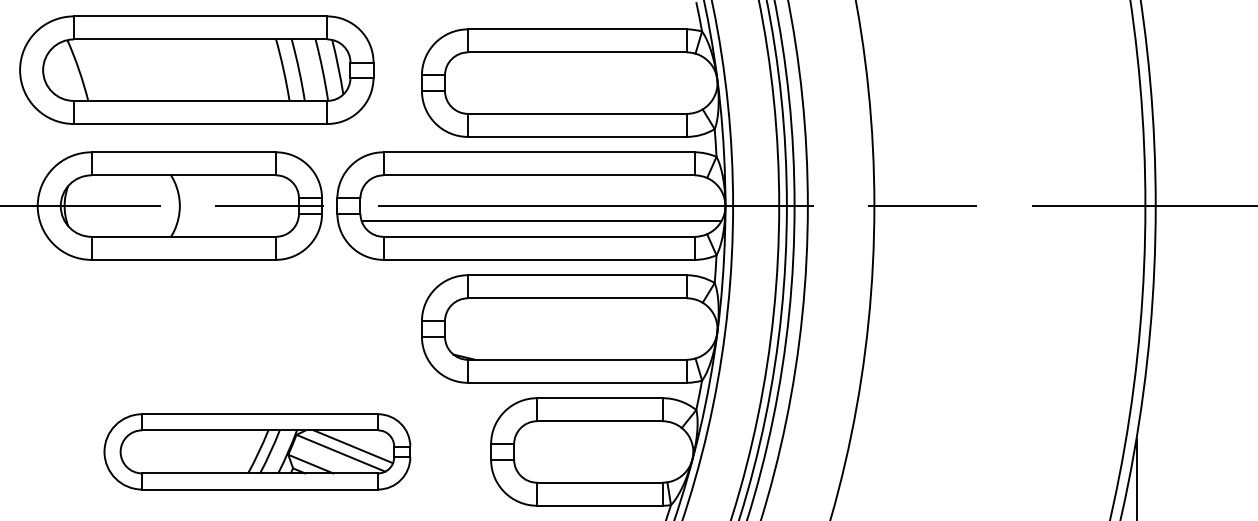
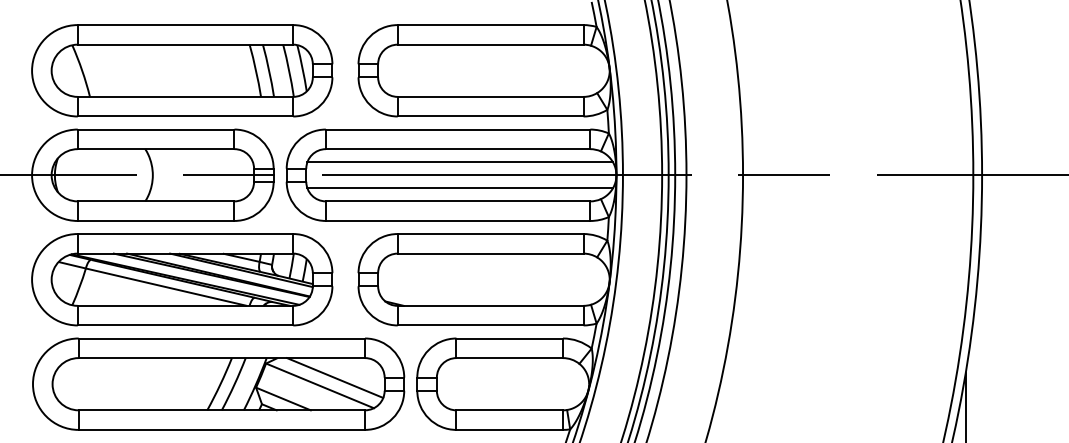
part: (197, 69) -> (182, 70), moved
line: (540, 191) -> (459, 162), added
part: (214, 328) -> (182, 279), added
part: (257, 451) -> (218, 383), size x1.43

